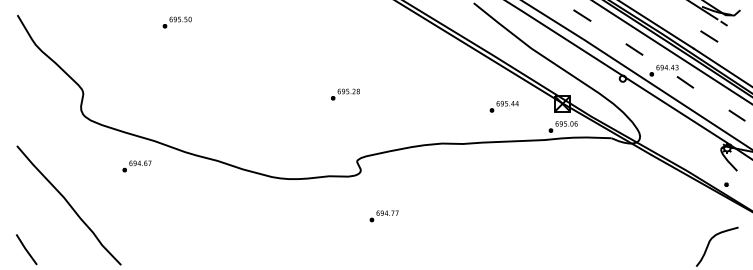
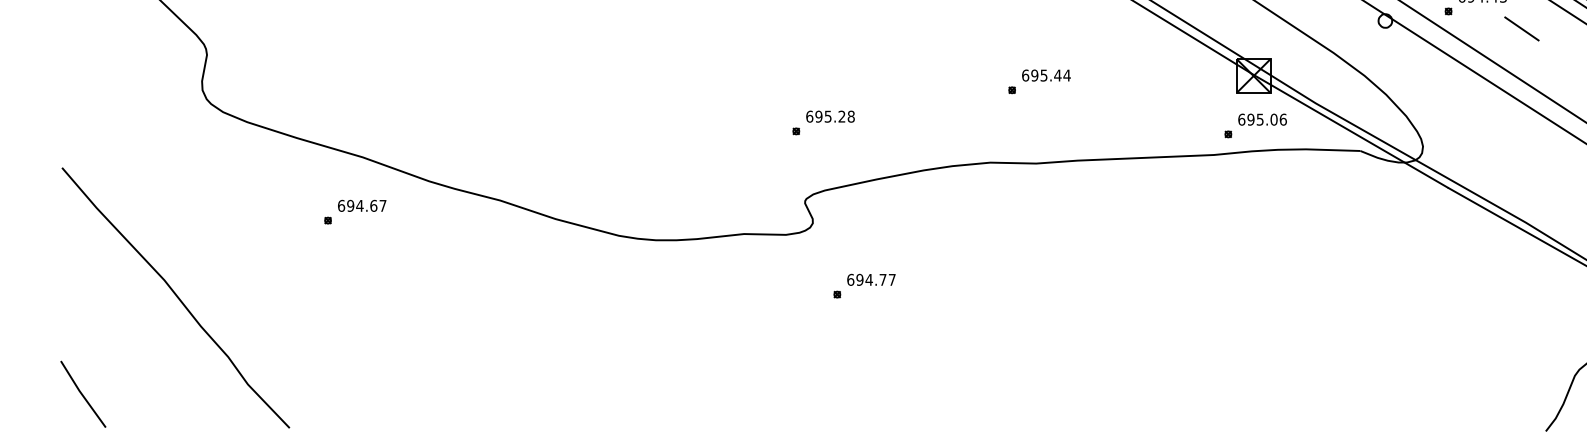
part: (345, 94) -> (823, 123), moved
part: (503, 106) -> (1037, 81), moved
part: (136, 166) -> (353, 212), moved
part: (383, 216) -> (862, 286), moved

